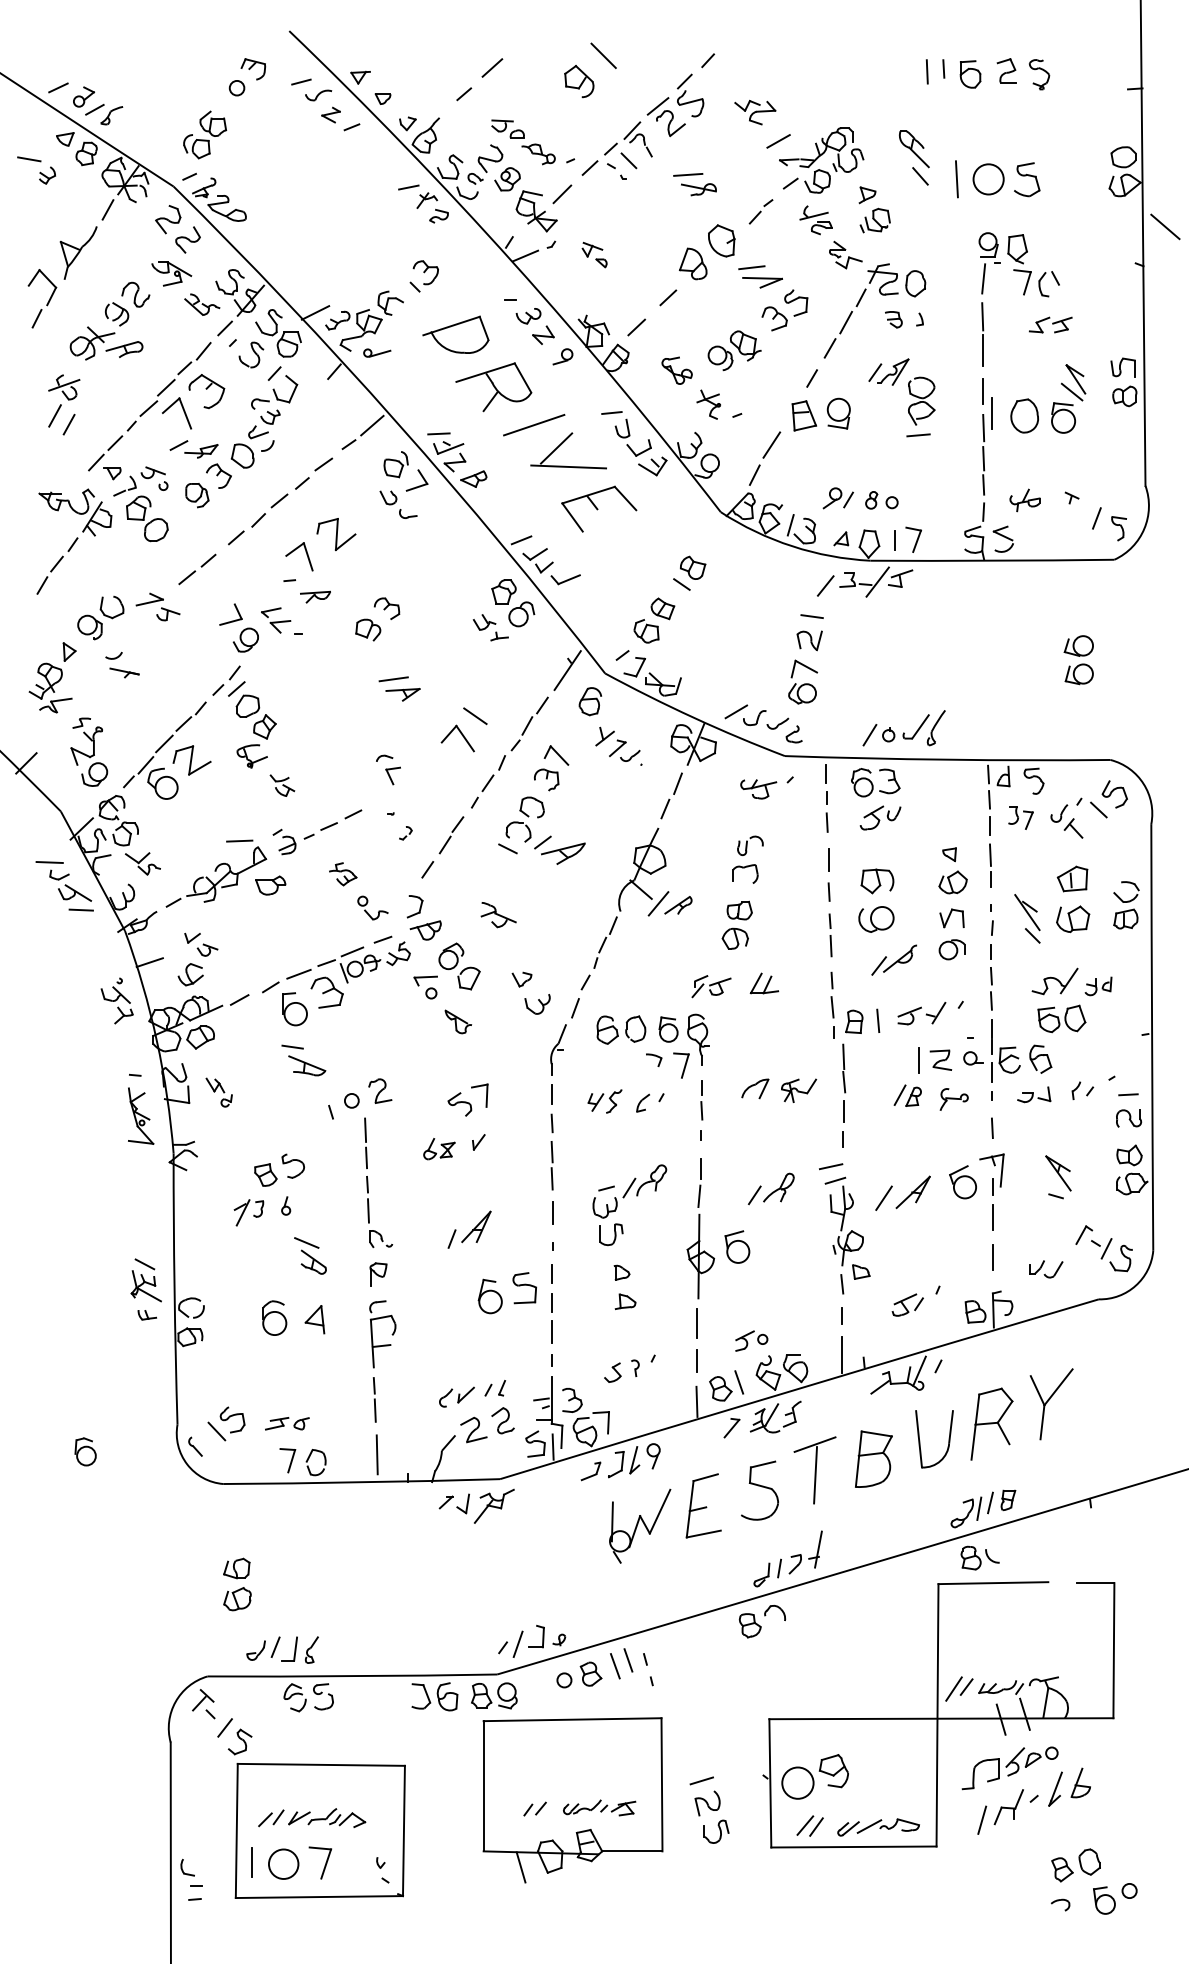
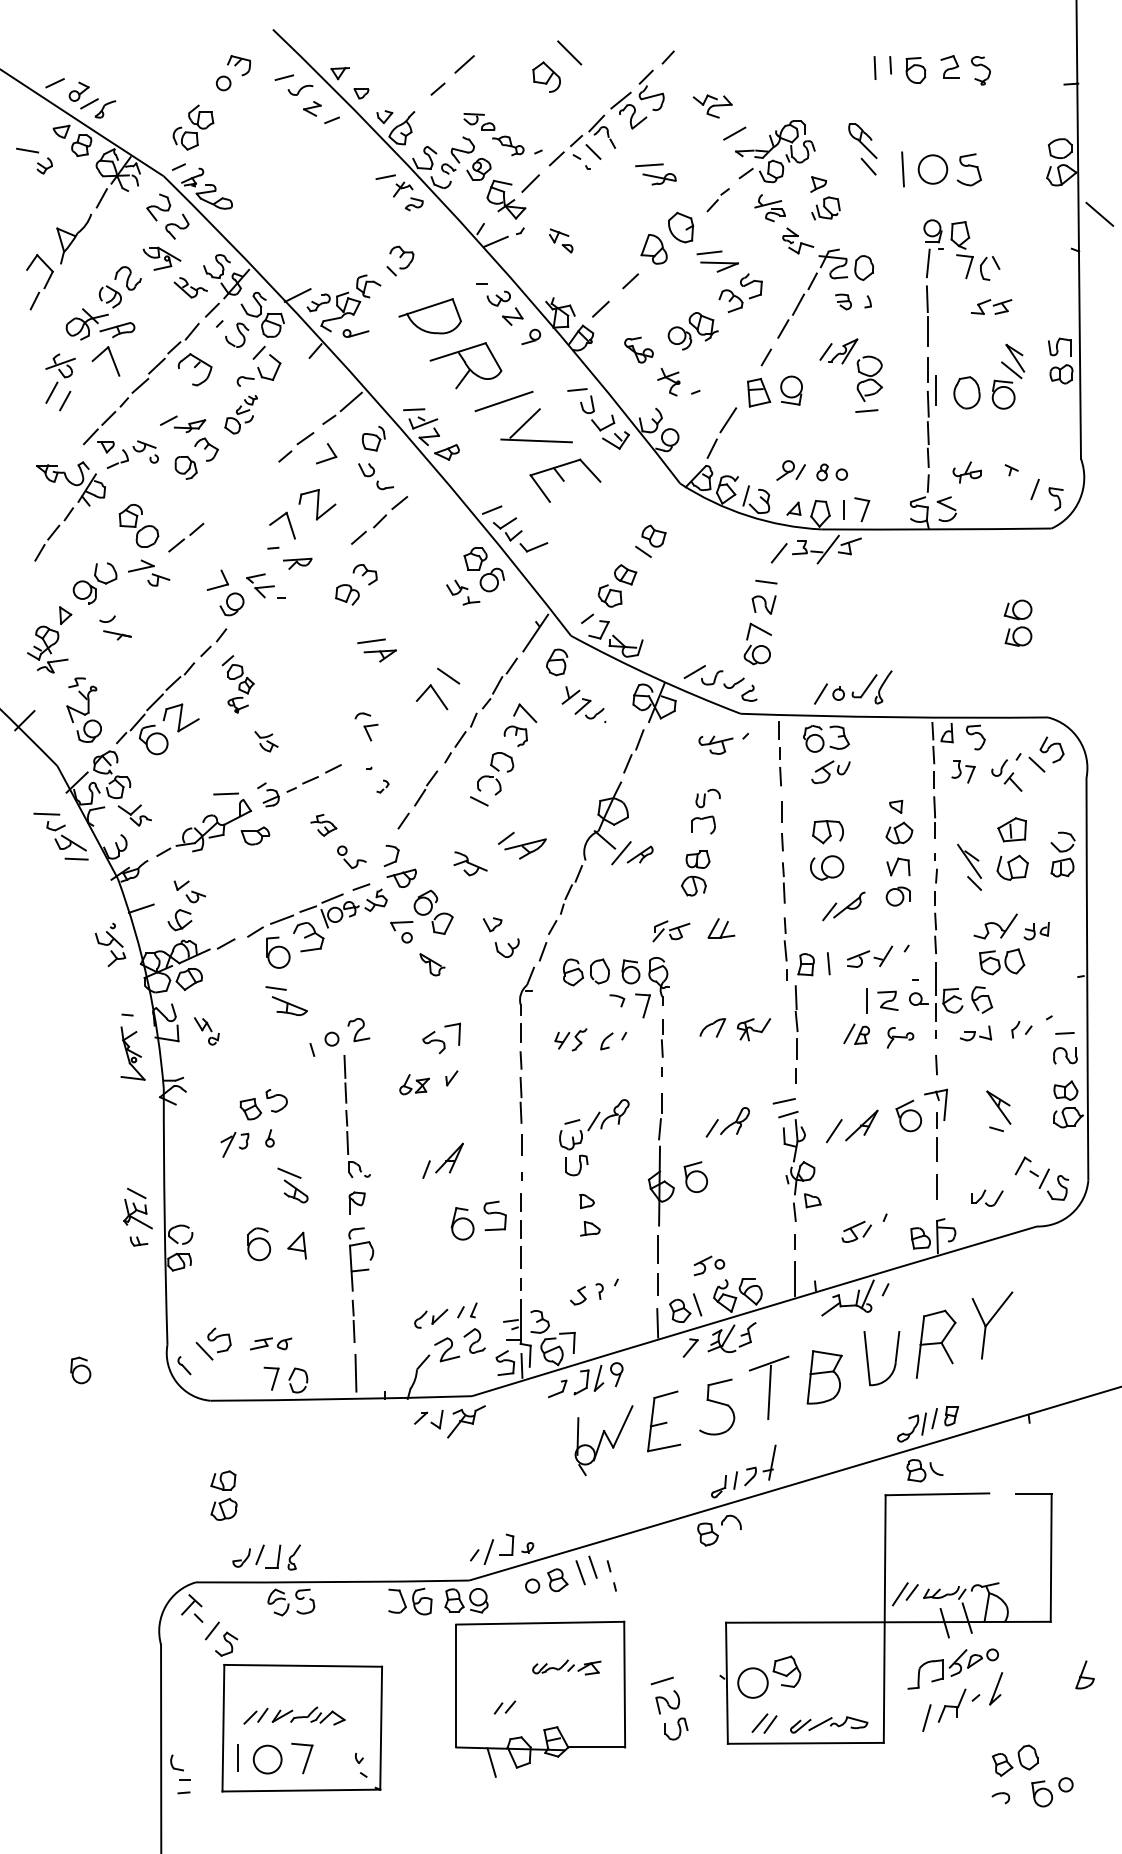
part: (182, 410) -> (111, 358), moved
part: (254, 438) -> (240, 414), size x0.7
part: (417, 480) -> (326, 453), moved
part: (146, 518) -> (138, 525), moved
part: (258, 519) -> (379, 520), moved
part: (252, 725) -> (238, 684), size x0.7
part: (560, 850) -> (522, 845), moved
part: (1080, 1782) -> (1084, 1674), moved
part: (599, 1807) -> (566, 1667), moved

